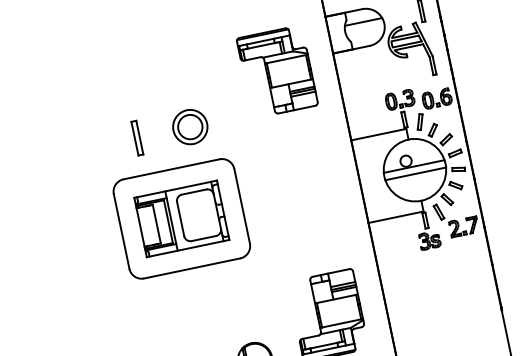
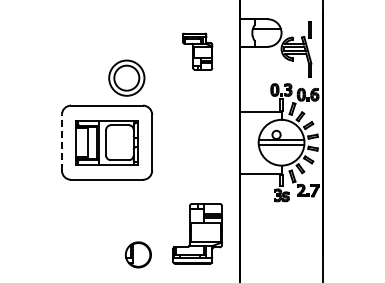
part: (277, 71) -> (197, 51), size x0.6
part: (189, 126) -> (126, 77), size x1.4
part: (136, 138) -> (86, 78), removed
line: (120, 231) -> (61, 142), solid -> dashed

